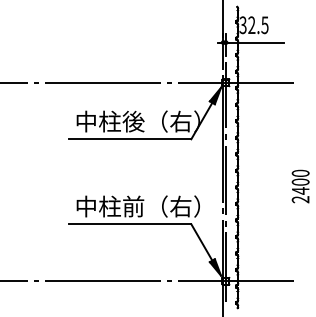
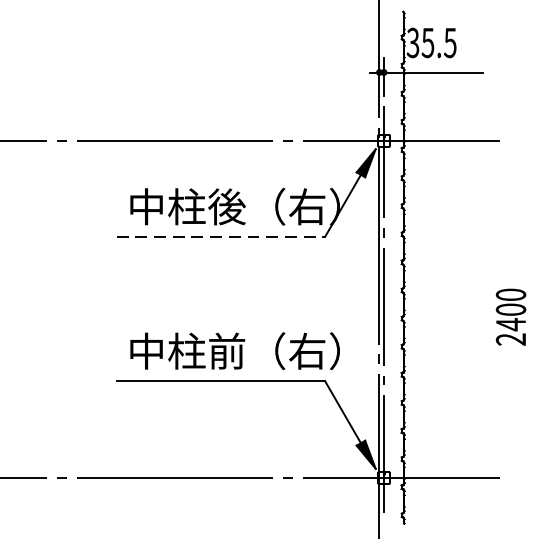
text: (251, 25) -> (427, 43), 32.5 -> 35.5
line: (130, 139) -> (221, 237), solid -> dashed

